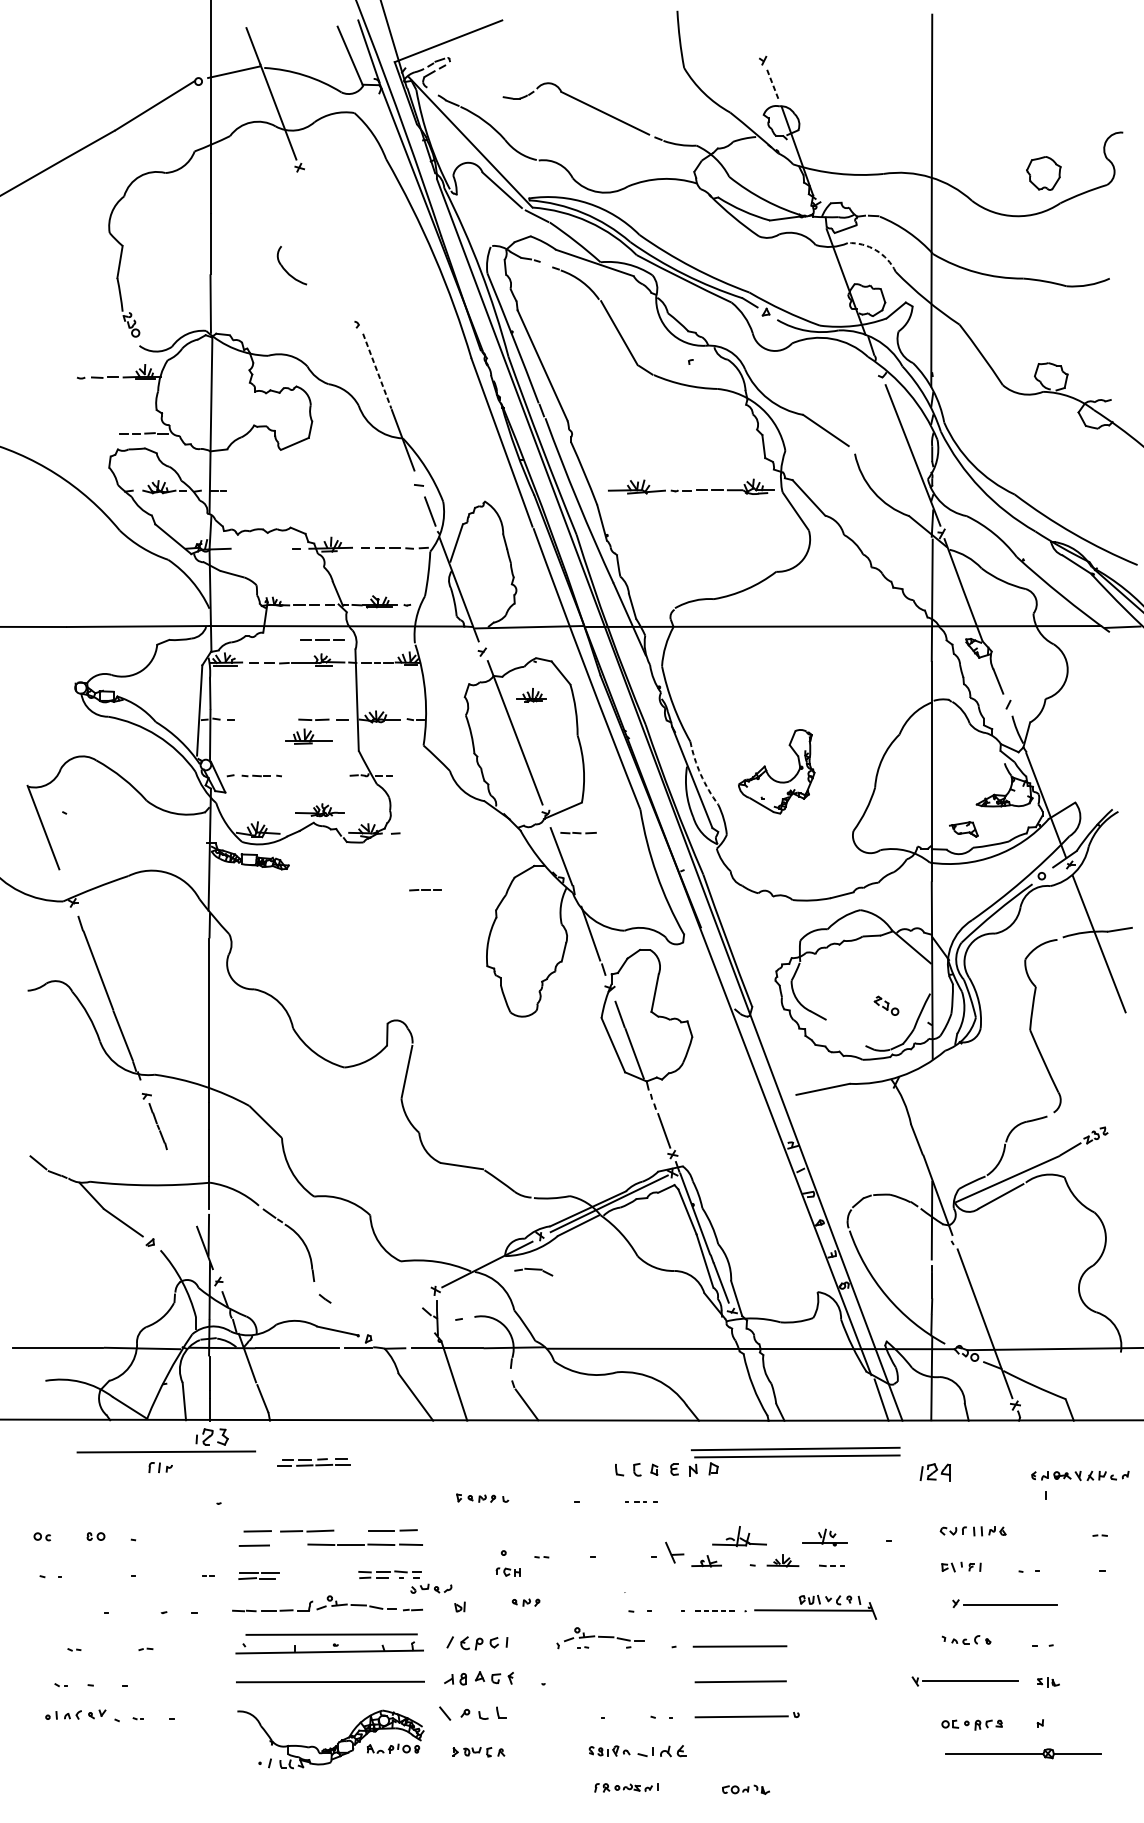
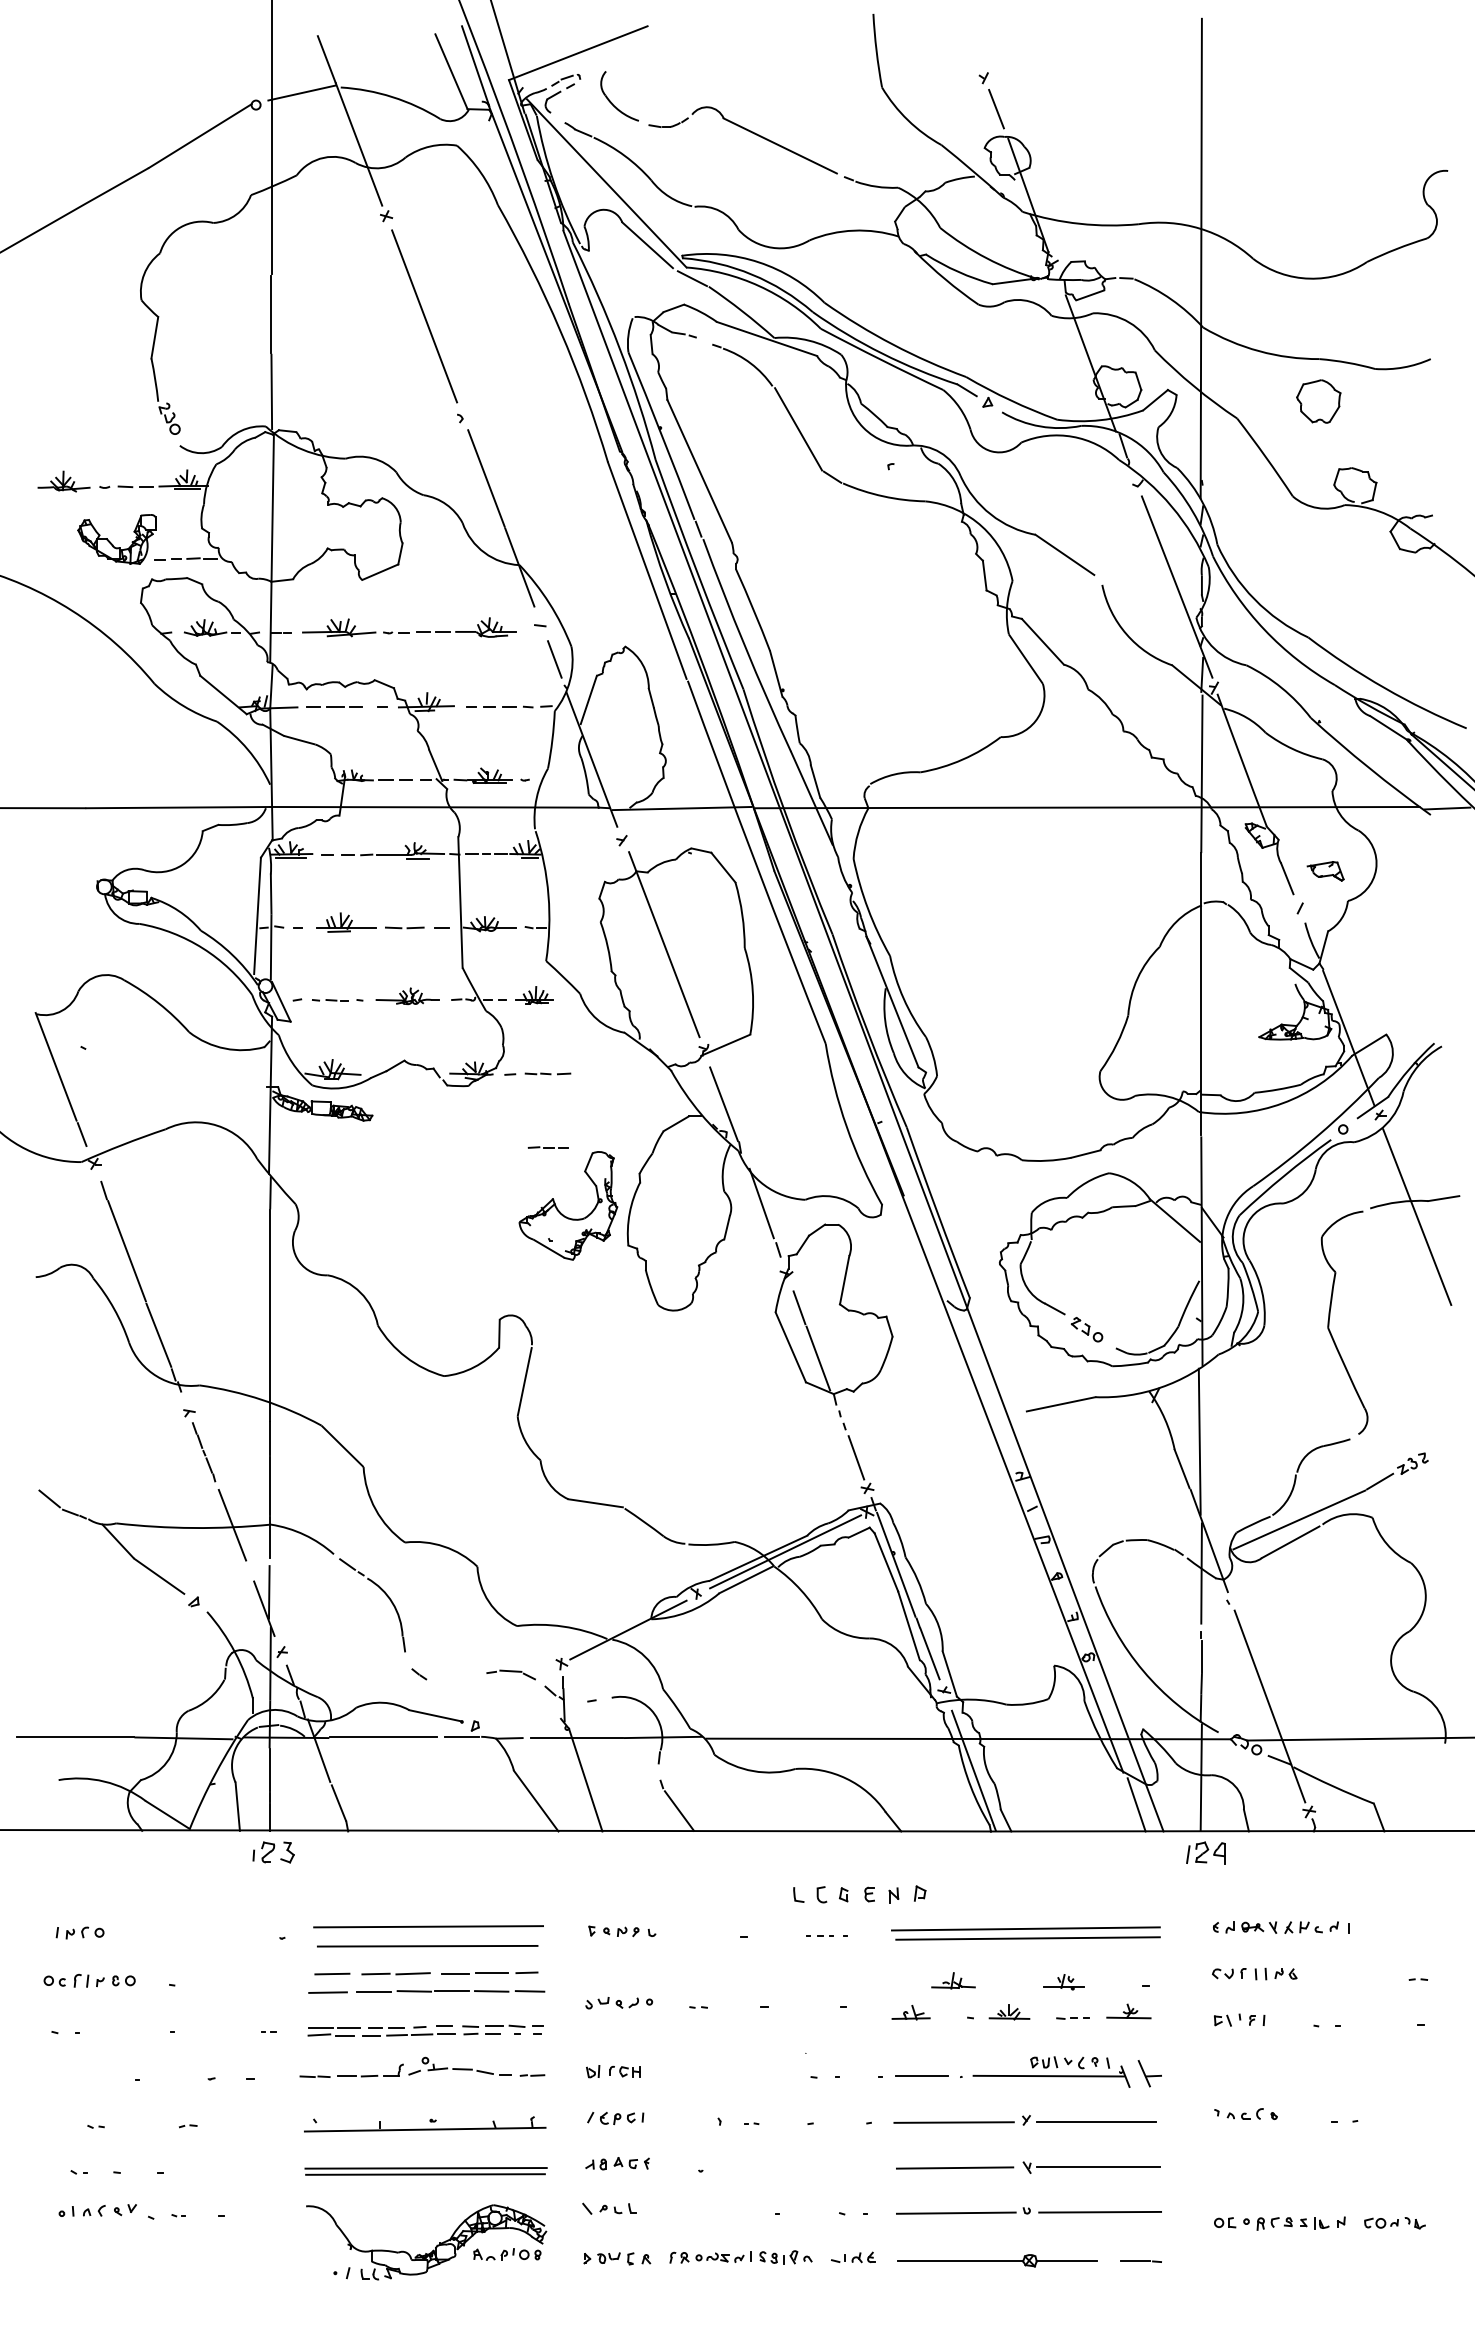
line: (772, 84) -> (996, 109), dashed -> solid
part: (1043, 173) -> (1318, 401), moved
line: (329, 245) -> (424, 316), added
arc: (876, 250) -> (1129, 322), dashed -> solid
part: (286, 270) -> (612, 102), moved
line: (377, 371) -> (486, 478), dashed -> solid
part: (49, 373) -> (63, 481), added
part: (90, 418) -> (116, 539), added
part: (691, 486) -> (409, 627), moved
line: (322, 639) -> (334, 706), moved
part: (531, 695) -> (534, 995), moved
part: (309, 736) -> (346, 922), moved
arc: (700, 774) -> (903, 998), dashed -> solid
part: (771, 776) -> (561, 1212), moved
part: (319, 810) -> (407, 996), moved
part: (963, 829) -> (1325, 871), moved
part: (578, 832) -> (547, 1073), moved
line: (63, 880) -> (81, 1134), added
part: (886, 1005) -> (1086, 1329), moved
line: (930, 1118) -> (1199, 1441), added
line: (180, 1182) -> (232, 1524), added
part: (533, 1271) -> (510, 1674), moved
line: (755, 1373) -> (973, 1770), added
line: (166, 1451) -> (428, 1926), moved
part: (795, 1452) -> (1025, 1933), moved
part: (313, 1461) -> (408, 2030), moved
part: (160, 1467) -> (88, 1980), moved
part: (935, 1471) -> (1205, 1852), moved
part: (1080, 1475) -> (1275, 1927), moved
part: (61, 1499) -> (79, 1932), added
line: (352, 1530) -> (454, 1973), added
part: (739, 1536) -> (953, 1980), size x0.62
part: (824, 1537) -> (1063, 1982), size x0.71
line: (290, 1545) -> (374, 1992), added
part: (674, 1552) -> (1149, 2073), moved
part: (875, 1560) -> (1128, 2011), added
part: (507, 1572) -> (624, 2071), moved
part: (430, 1589) -> (611, 2003), moved
part: (526, 1602) -> (678, 2065), removed
part: (1004, 1603) -> (1089, 2120), moved
line: (715, 1610) -> (922, 2076), dashed -> solid
line: (331, 1634) -> (427, 1946), moved
part: (603, 1634) -> (778, 2106), removed
part: (477, 1643) -> (615, 2118), size x0.71
part: (478, 1678) -> (617, 2163), size x0.71
part: (965, 1681) -> (1091, 2167), moved
part: (1048, 1682) -> (1314, 2223), moved
line: (329, 1686) -> (425, 2174), added
part: (472, 1713) -> (609, 2208), size x0.62
line: (853, 1715) -> (1100, 2211), added
part: (661, 1751) -> (853, 2257), size x0.71
part: (1023, 1753) -> (997, 2260), moved
line: (884, 1754) -> (1140, 2261), added
part: (626, 1787) -> (710, 2257), moved
part: (745, 1789) -> (1394, 2223), moved

